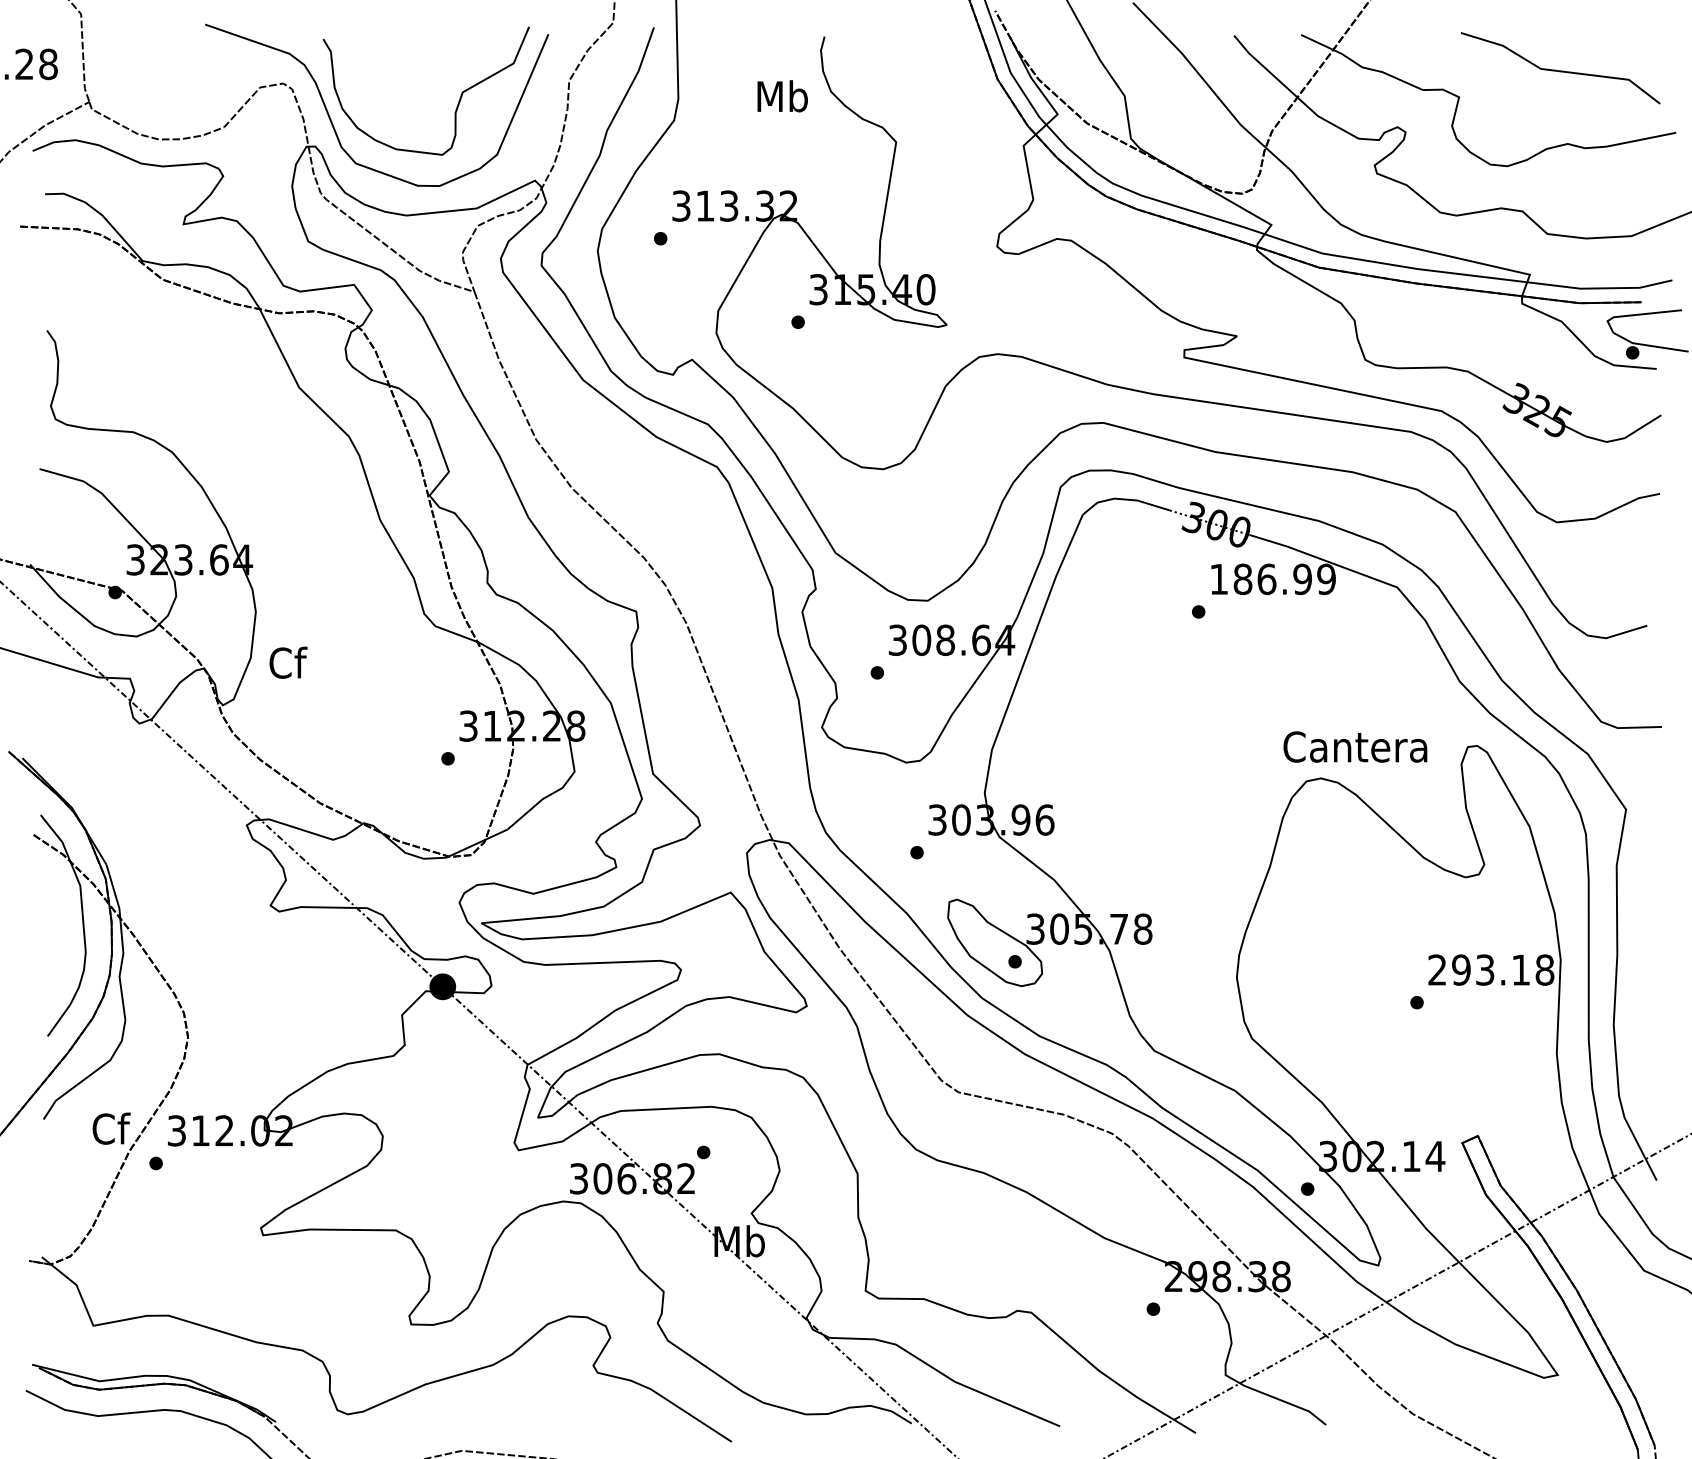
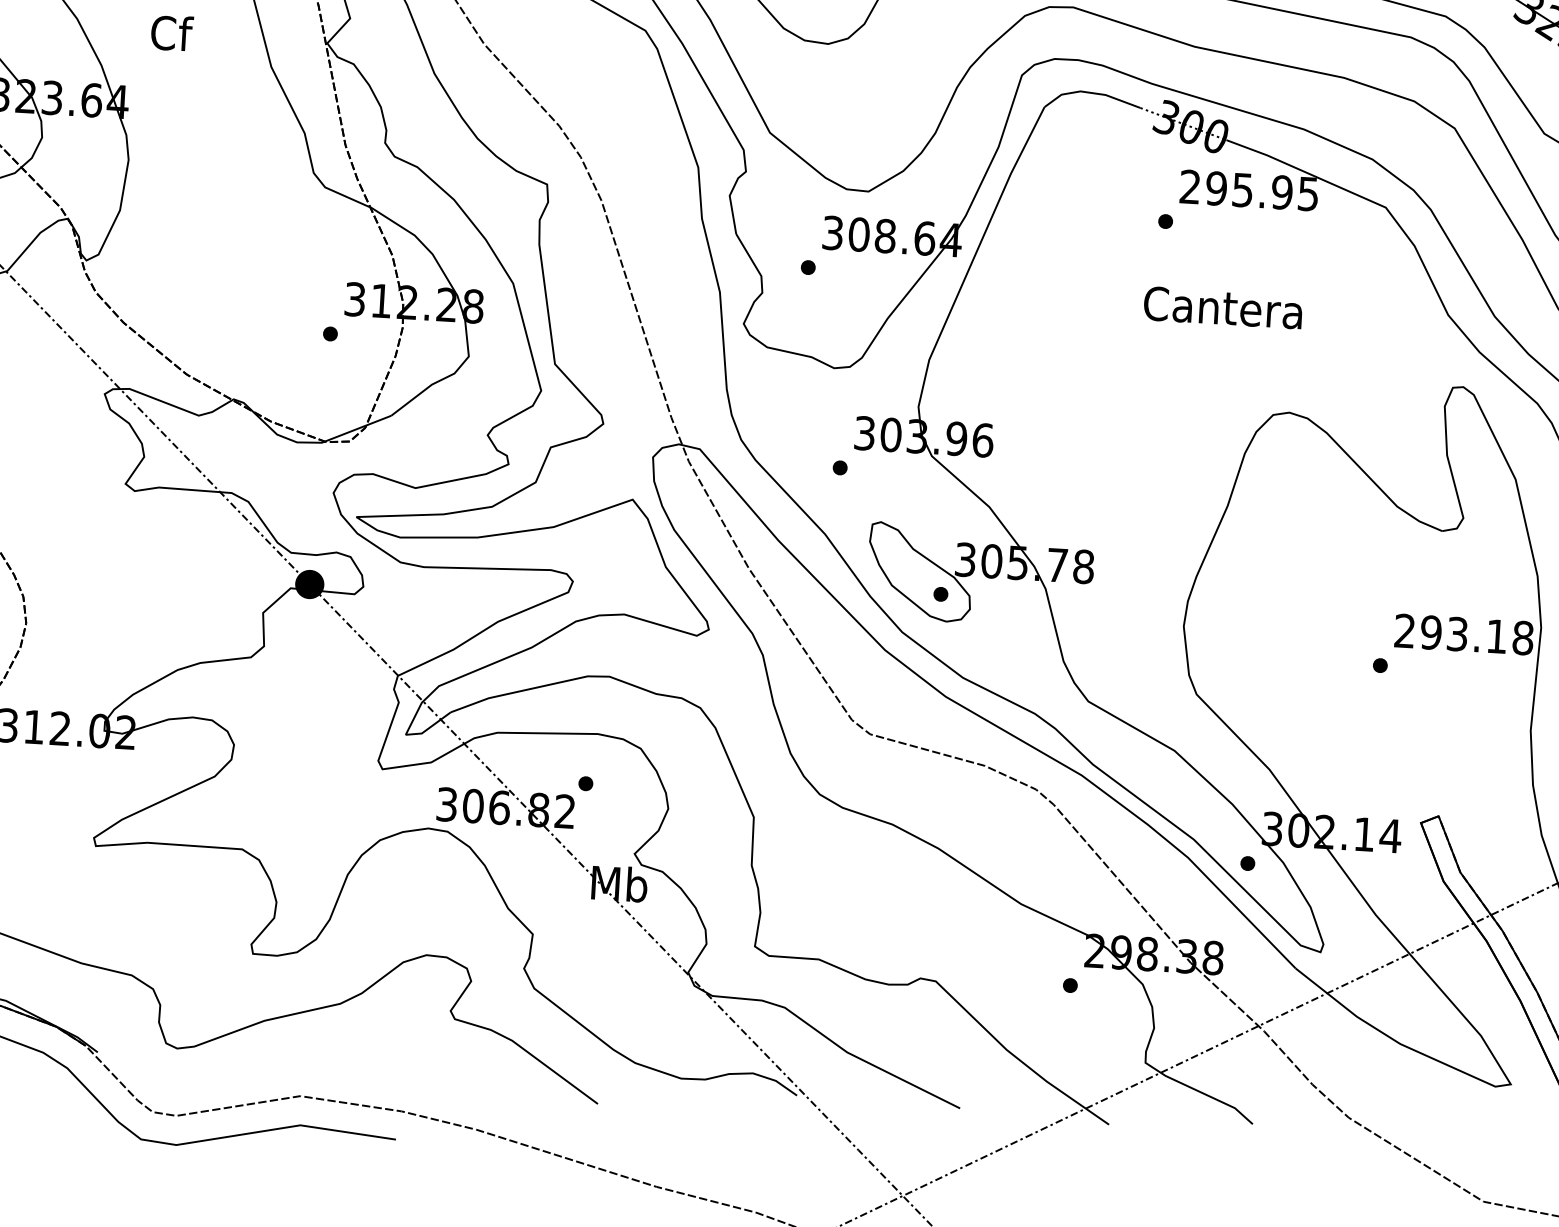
text: (1272, 579) -> (1249, 190), 186.99 -> 295.95
text: (288, 662) -> (172, 32), moved
text: (1355, 746) -> (1223, 307), moved

